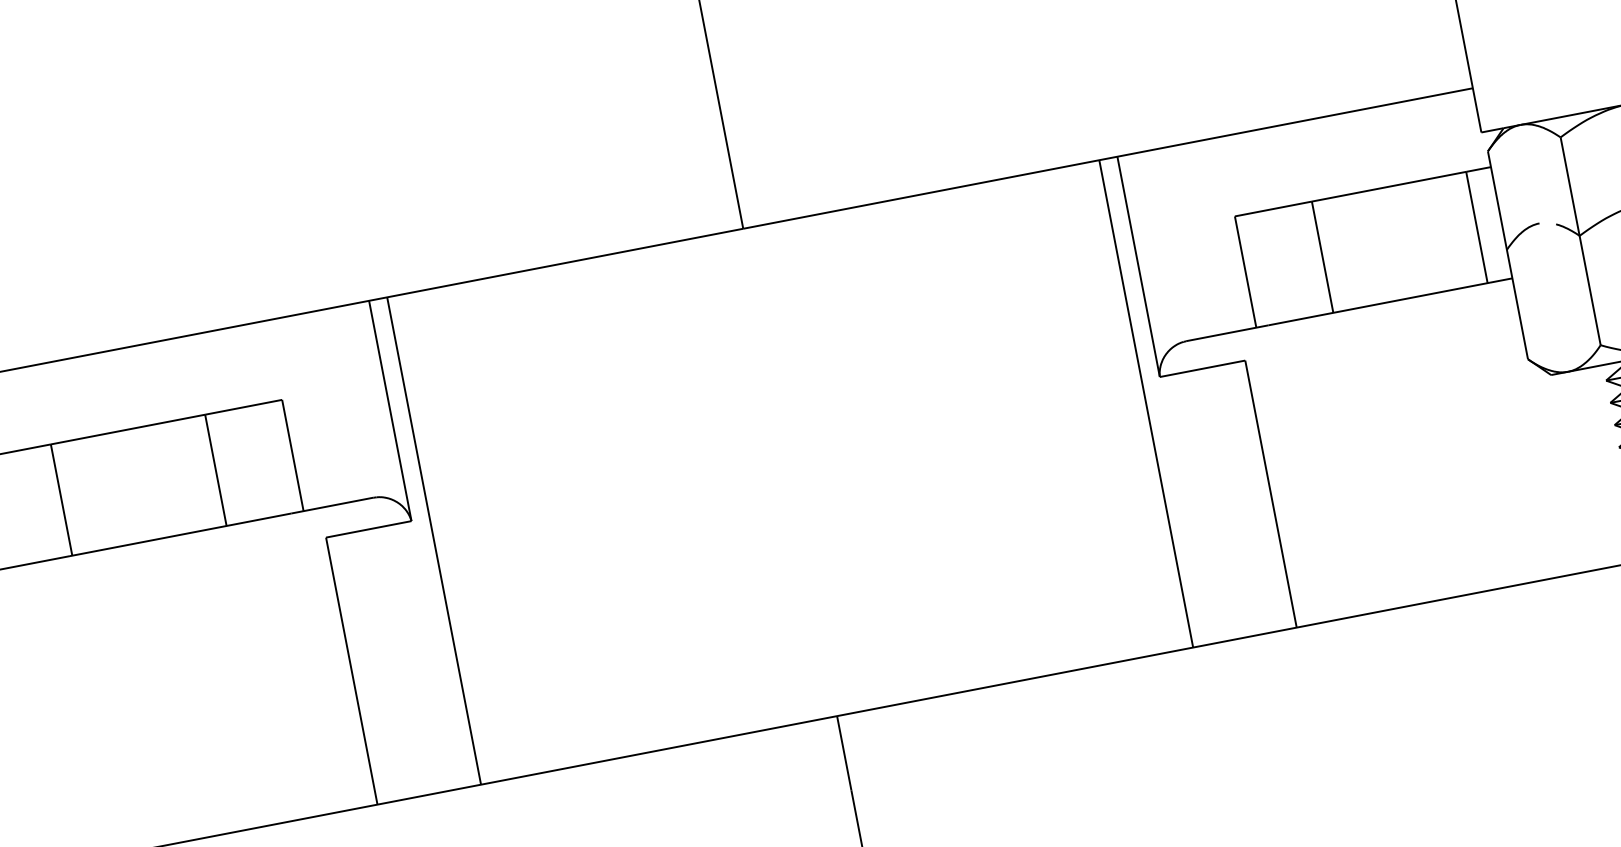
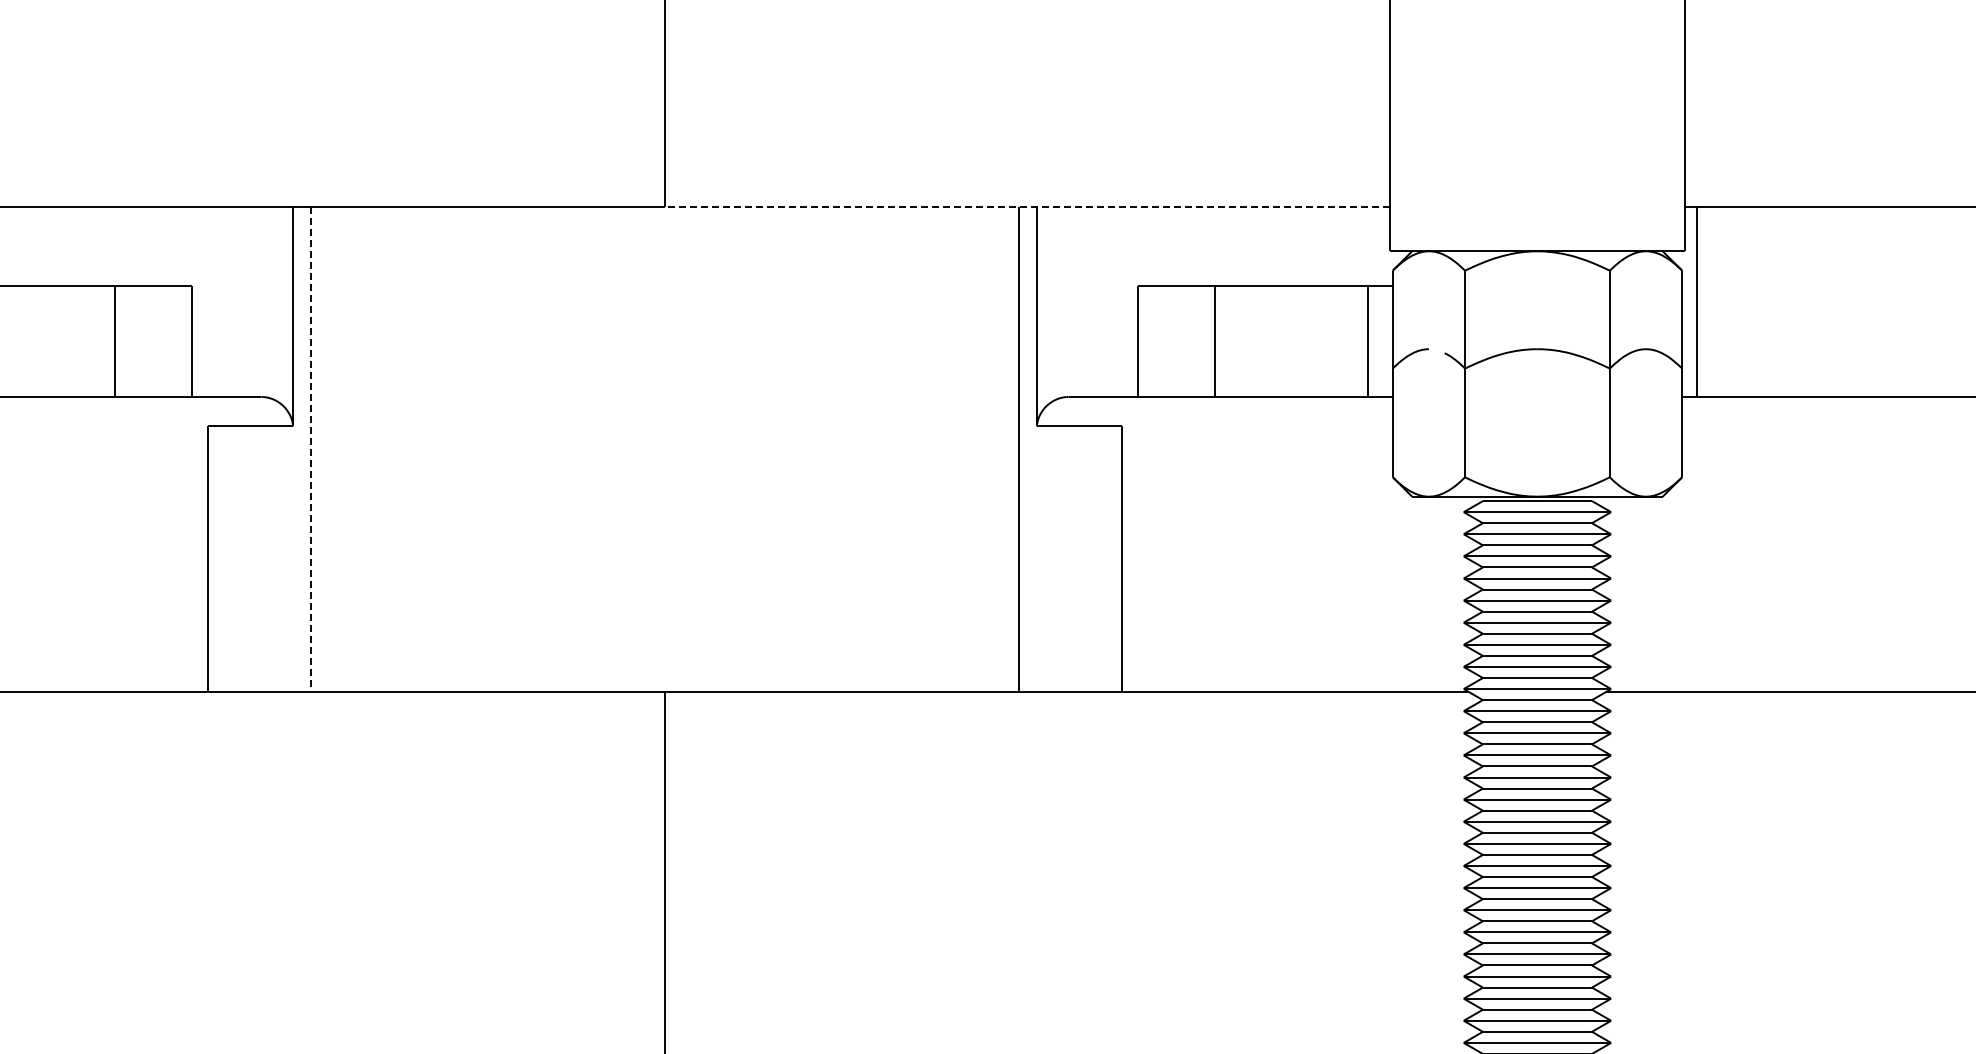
line: (1108, 158) -> (1027, 207), solid -> dashed
line: (434, 541) -> (311, 450), solid -> dashed

